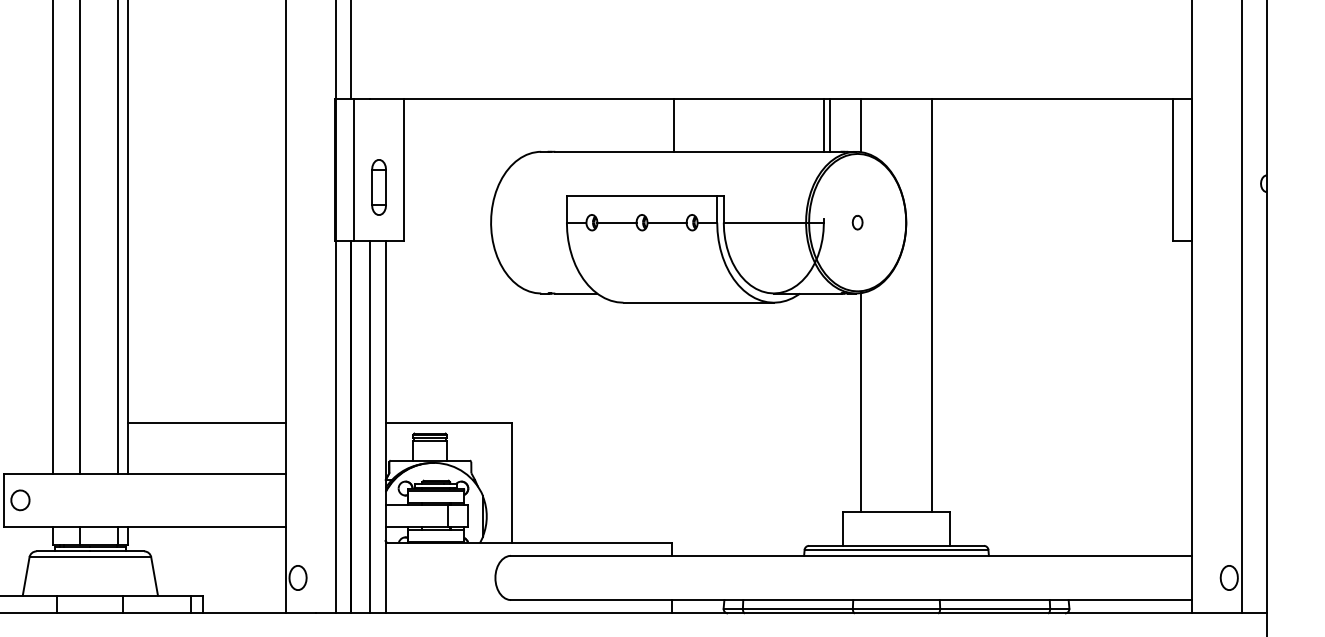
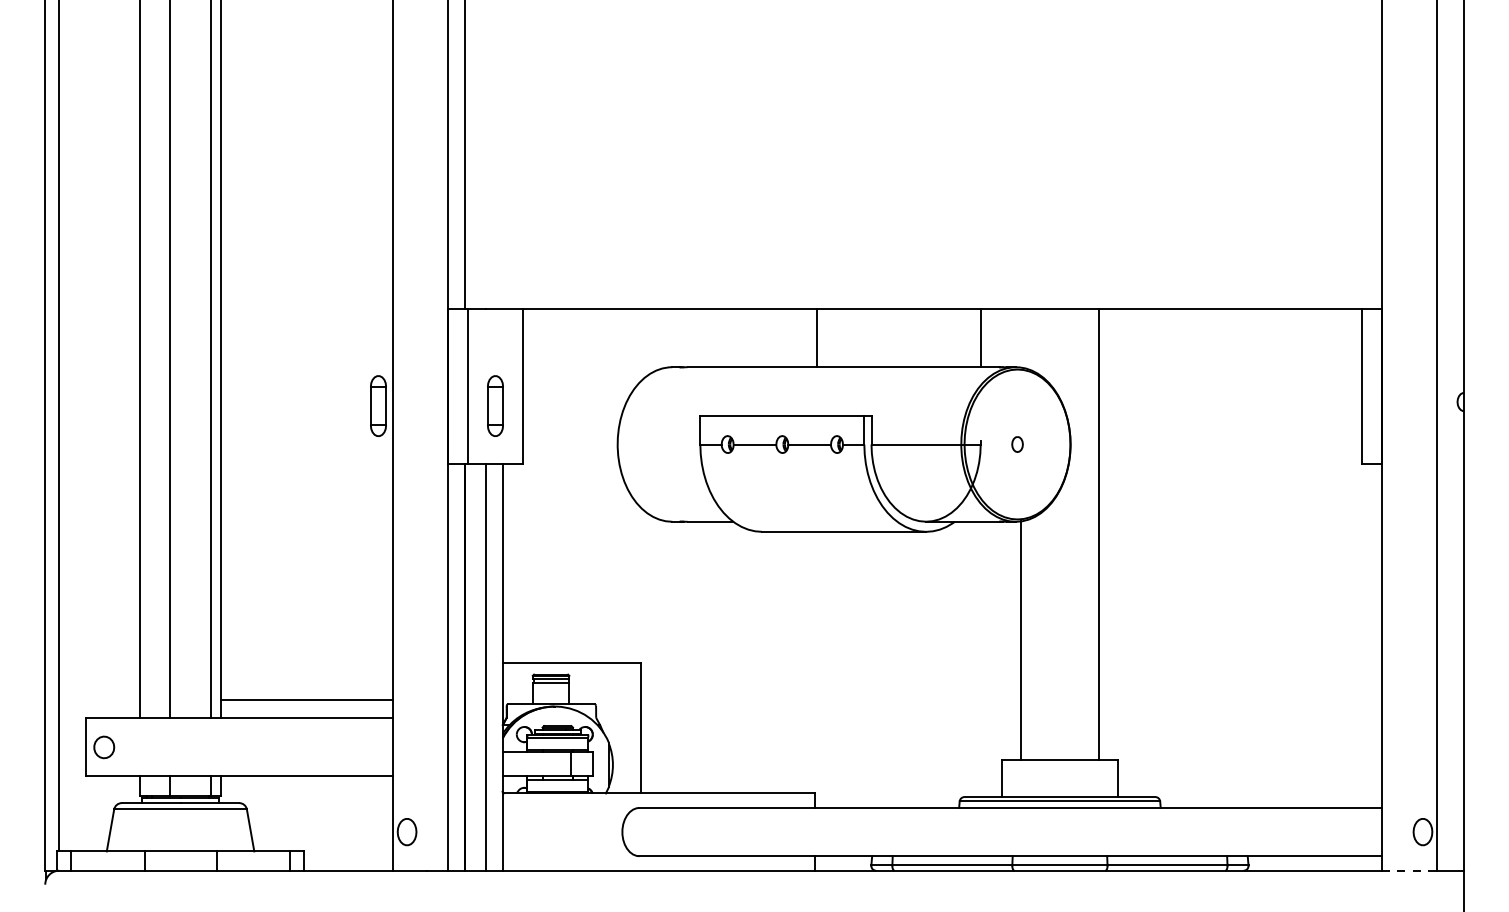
line: (830, 125) -> (987, 338), removed
line: (861, 125) -> (1021, 338), removed
part: (271, 186) -> (378, 405), added
line: (206, 423) -> (307, 700), moved
line: (1216, 613) -> (1409, 870), solid -> dashed

